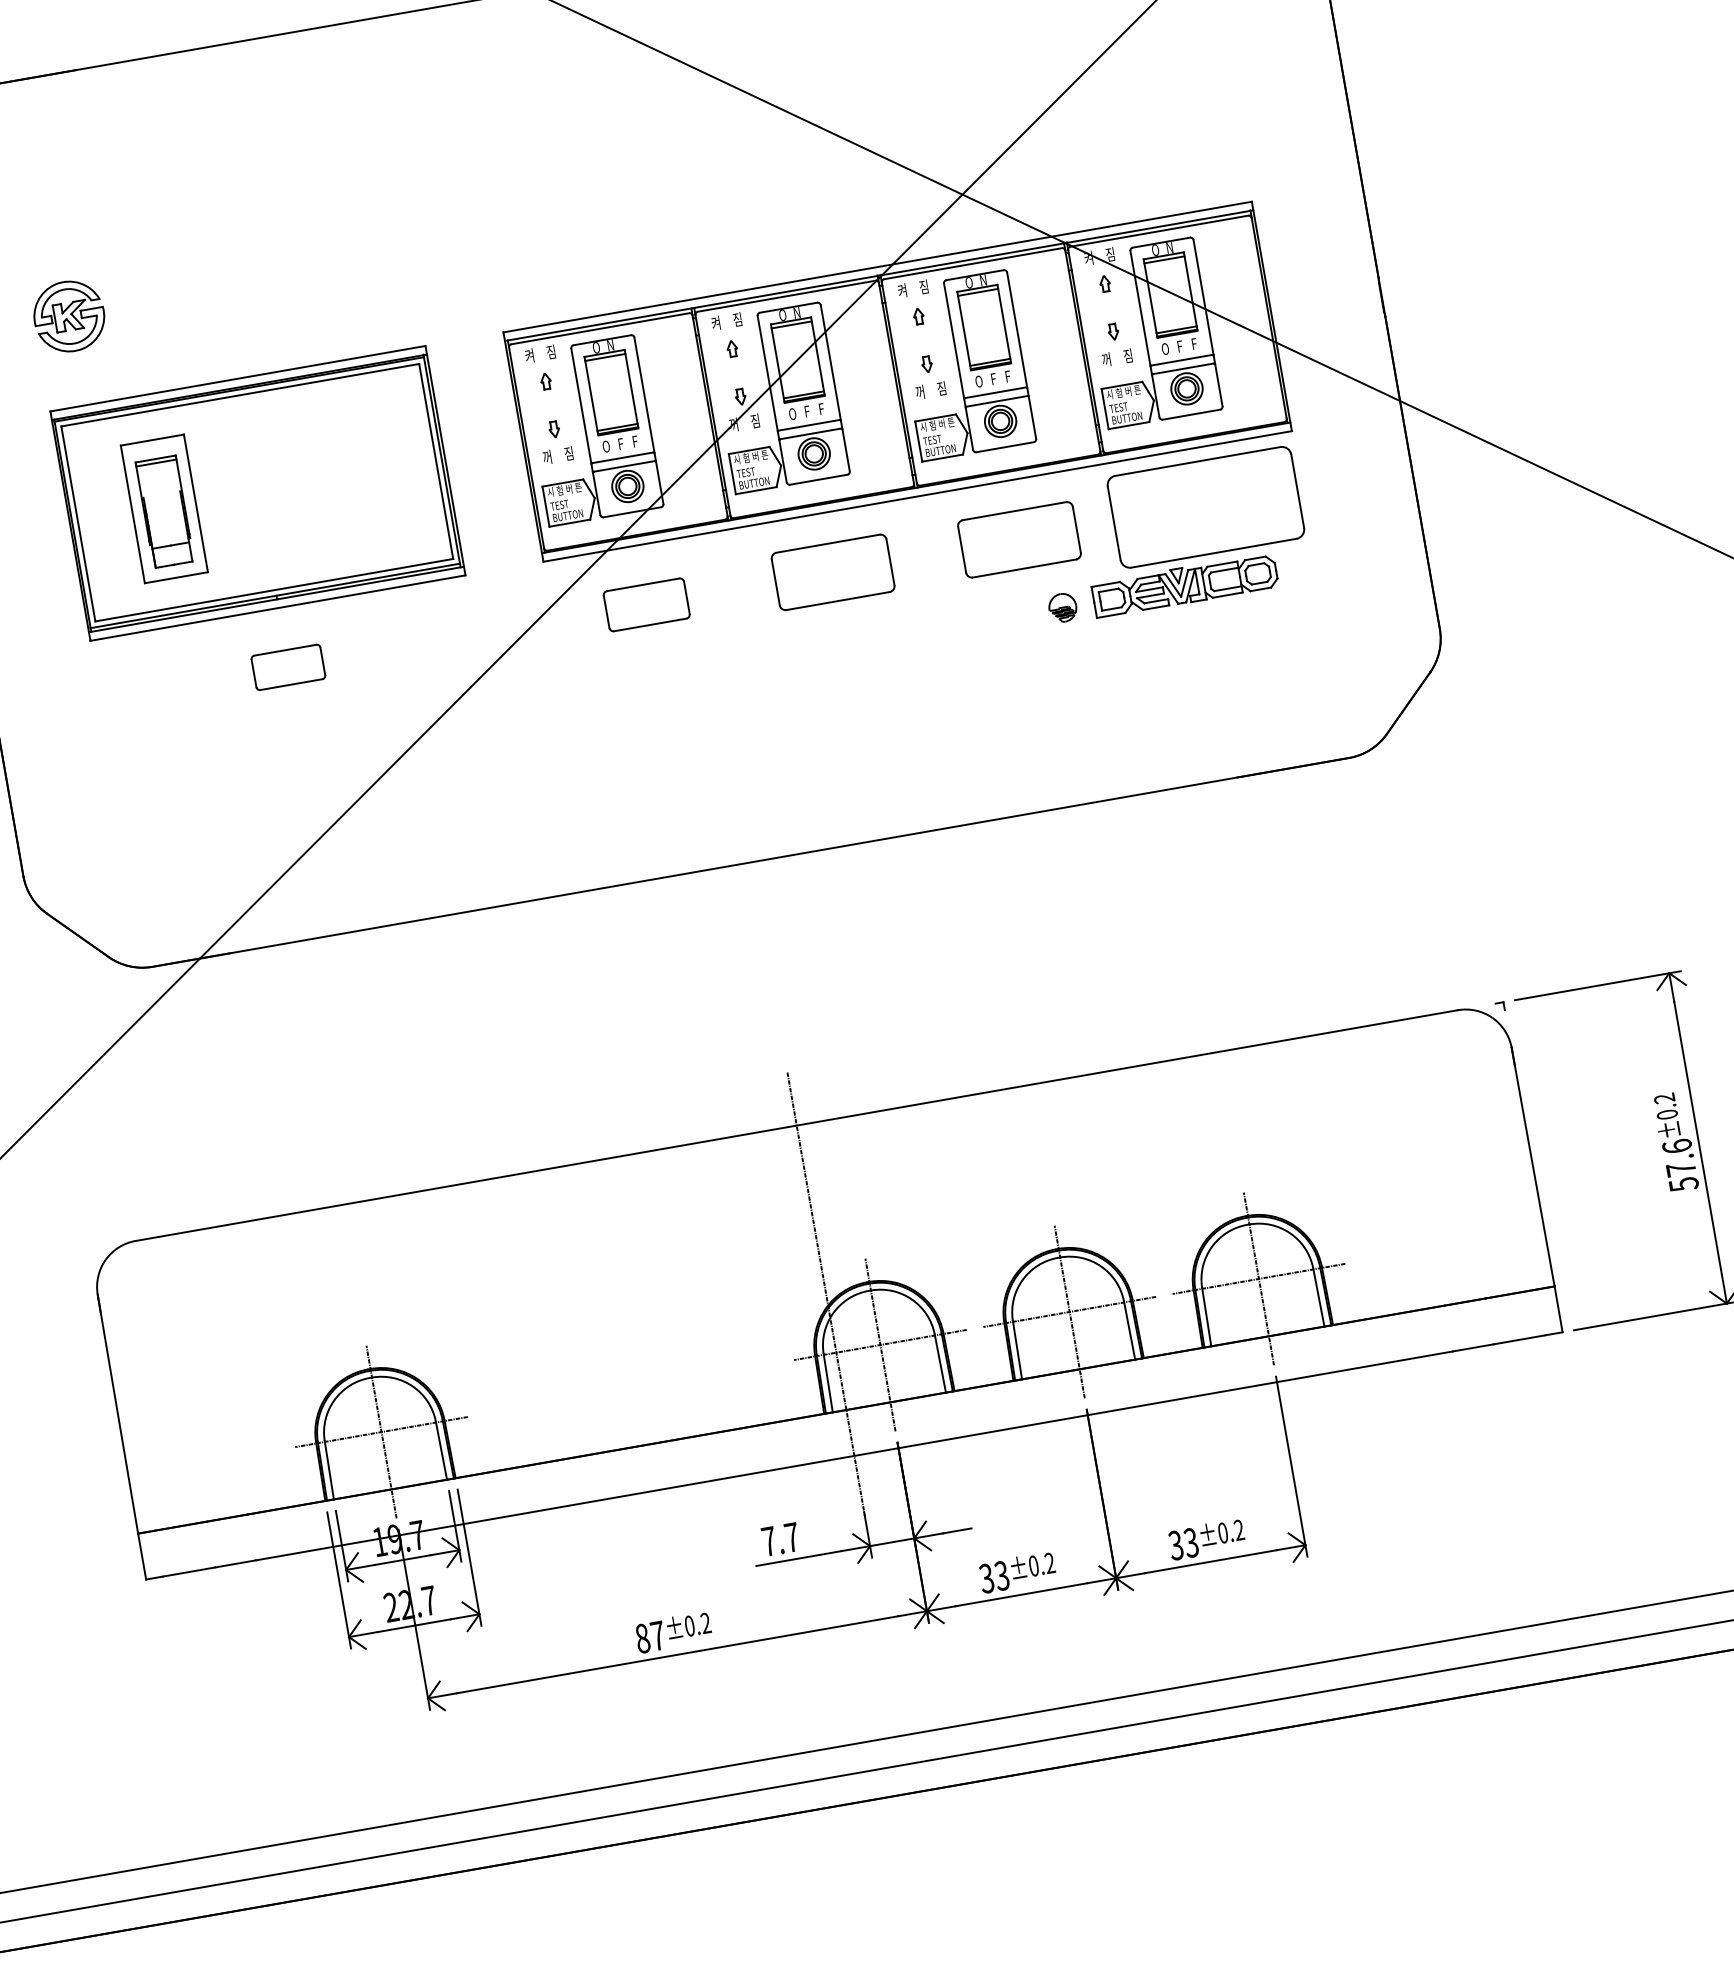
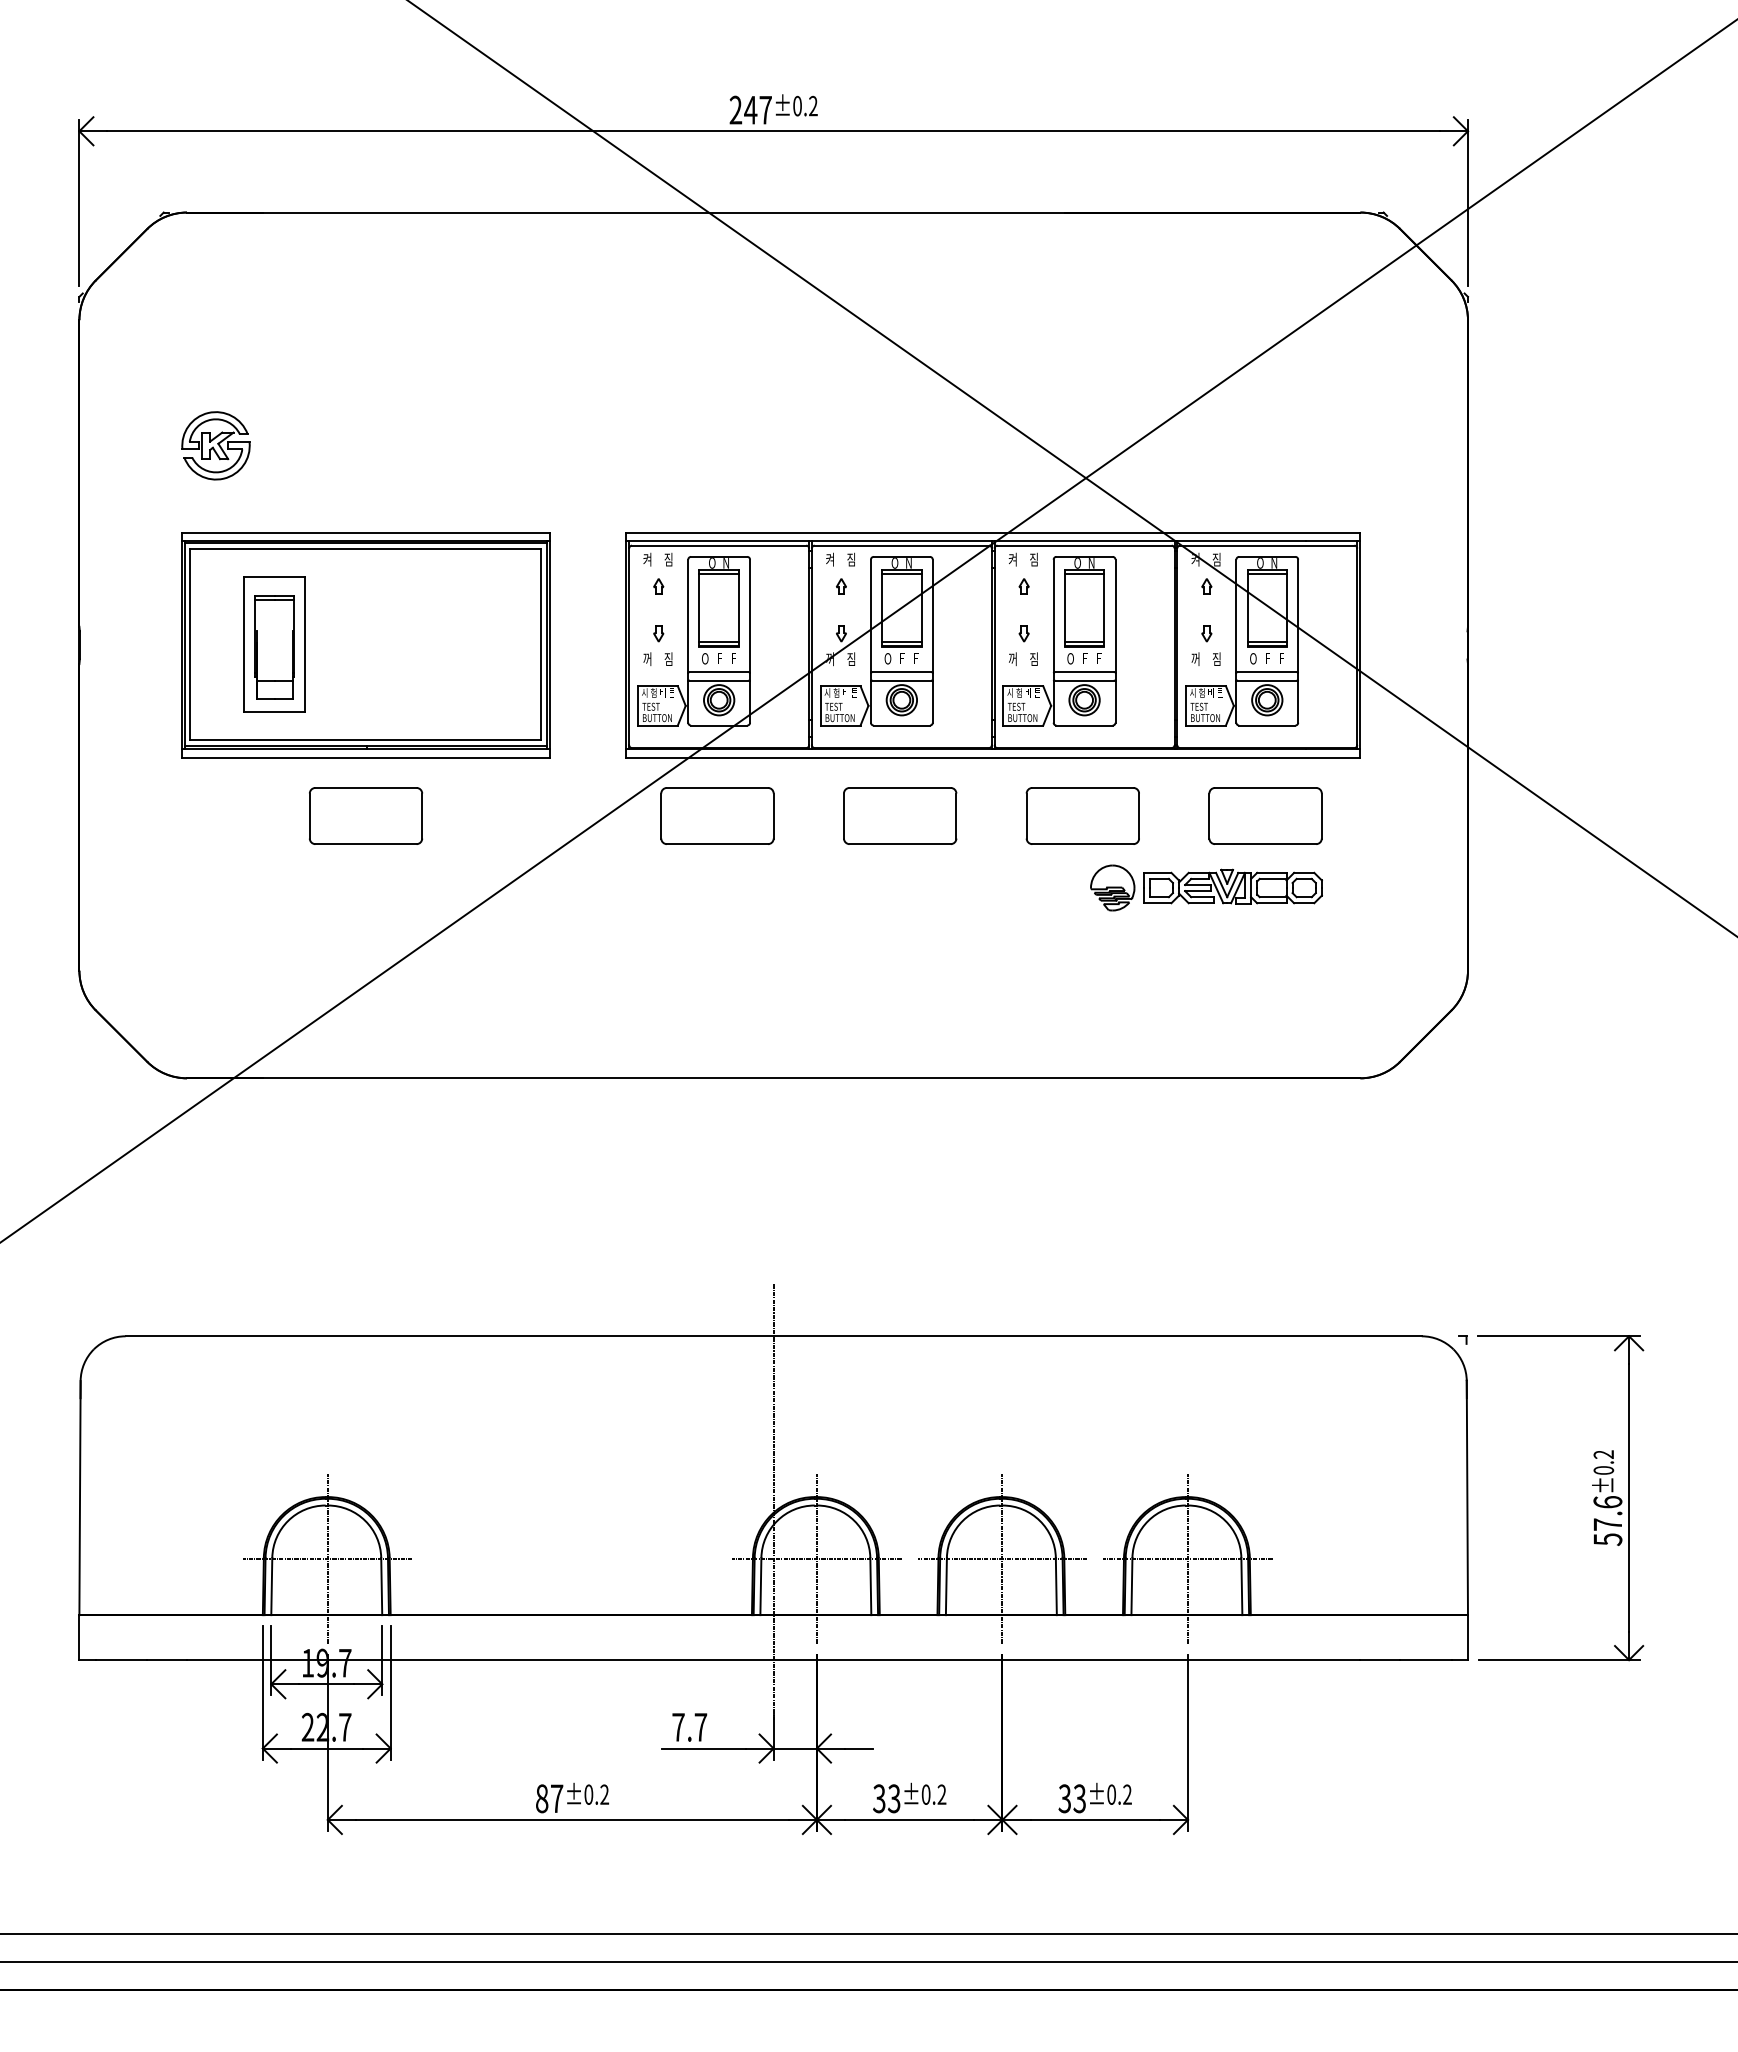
part: (1205, 506) -> (1265, 815), size x0.62
part: (646, 604) -> (717, 815), size x1.43
part: (1062, 607) -> (1112, 887), size x1.67
part: (288, 666) -> (366, 815), size x1.67

